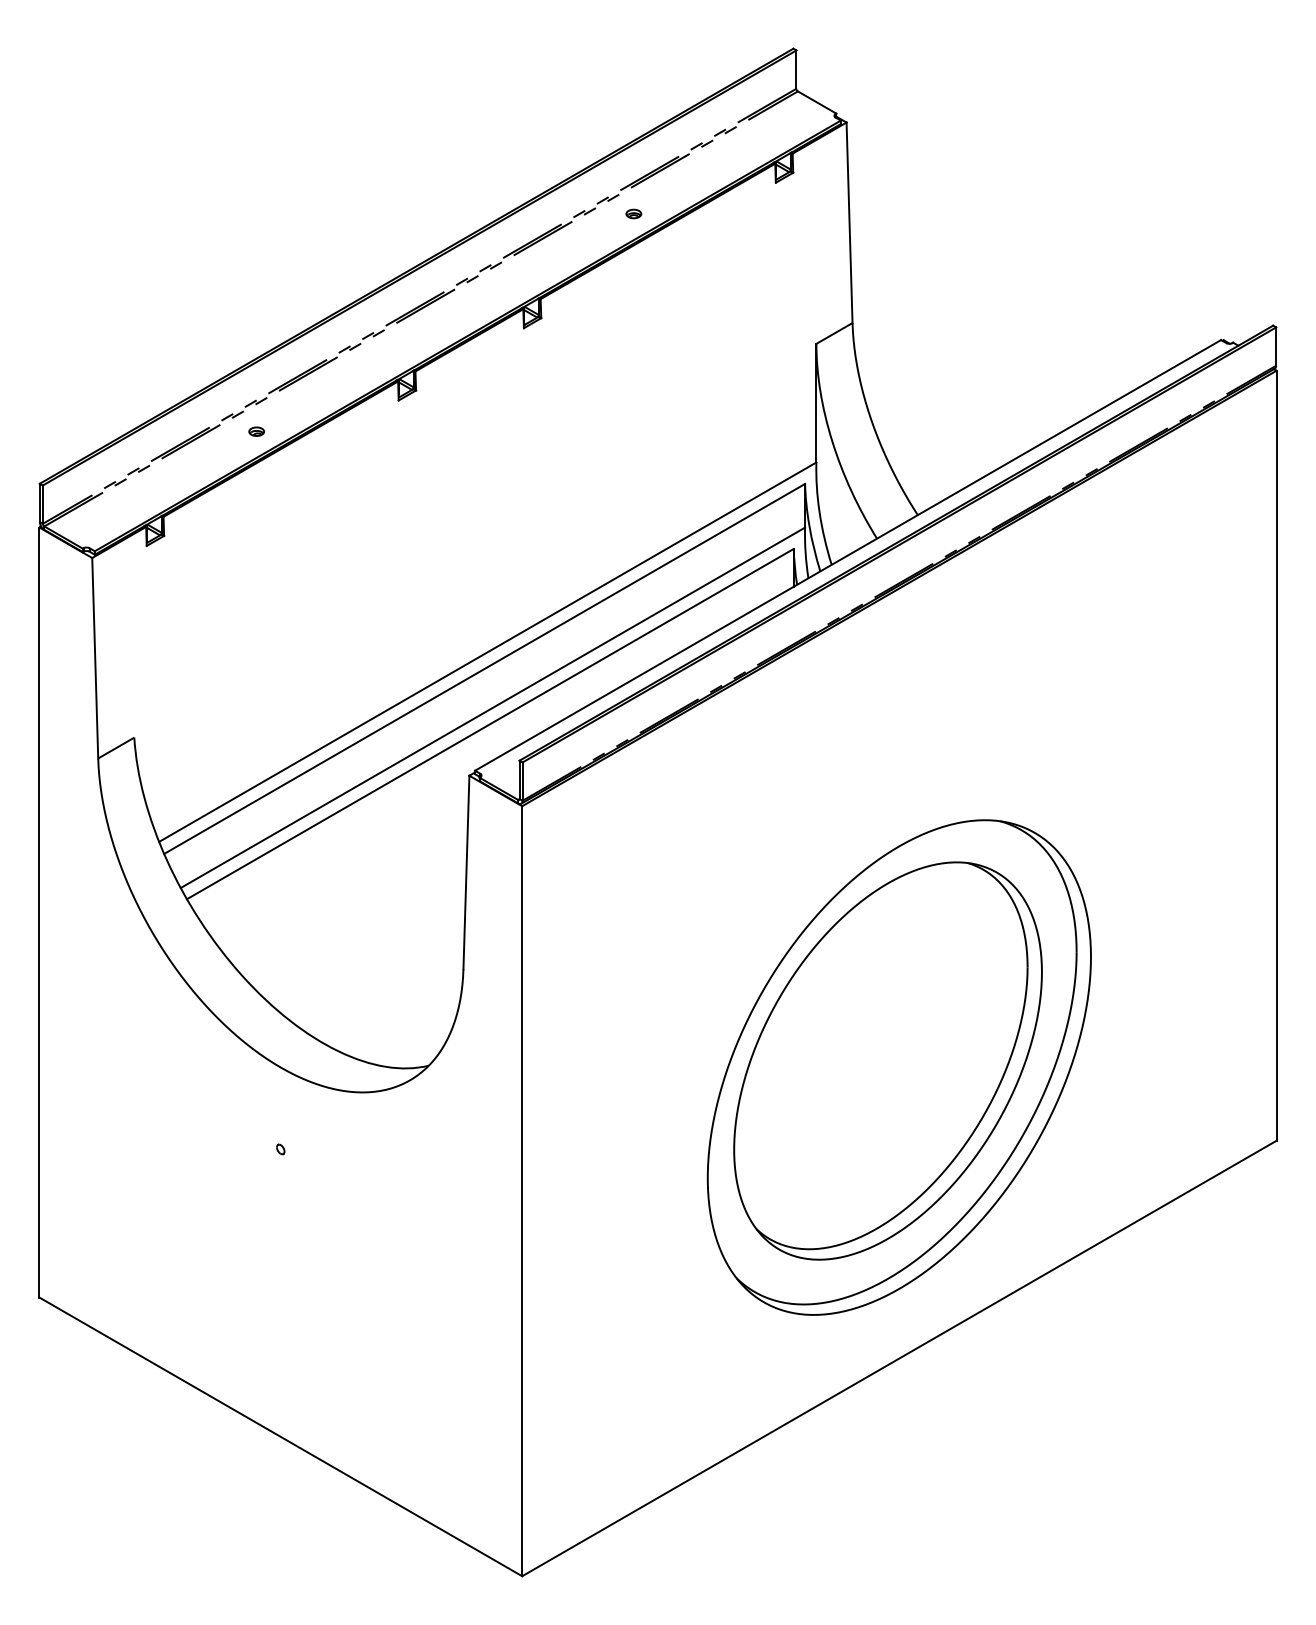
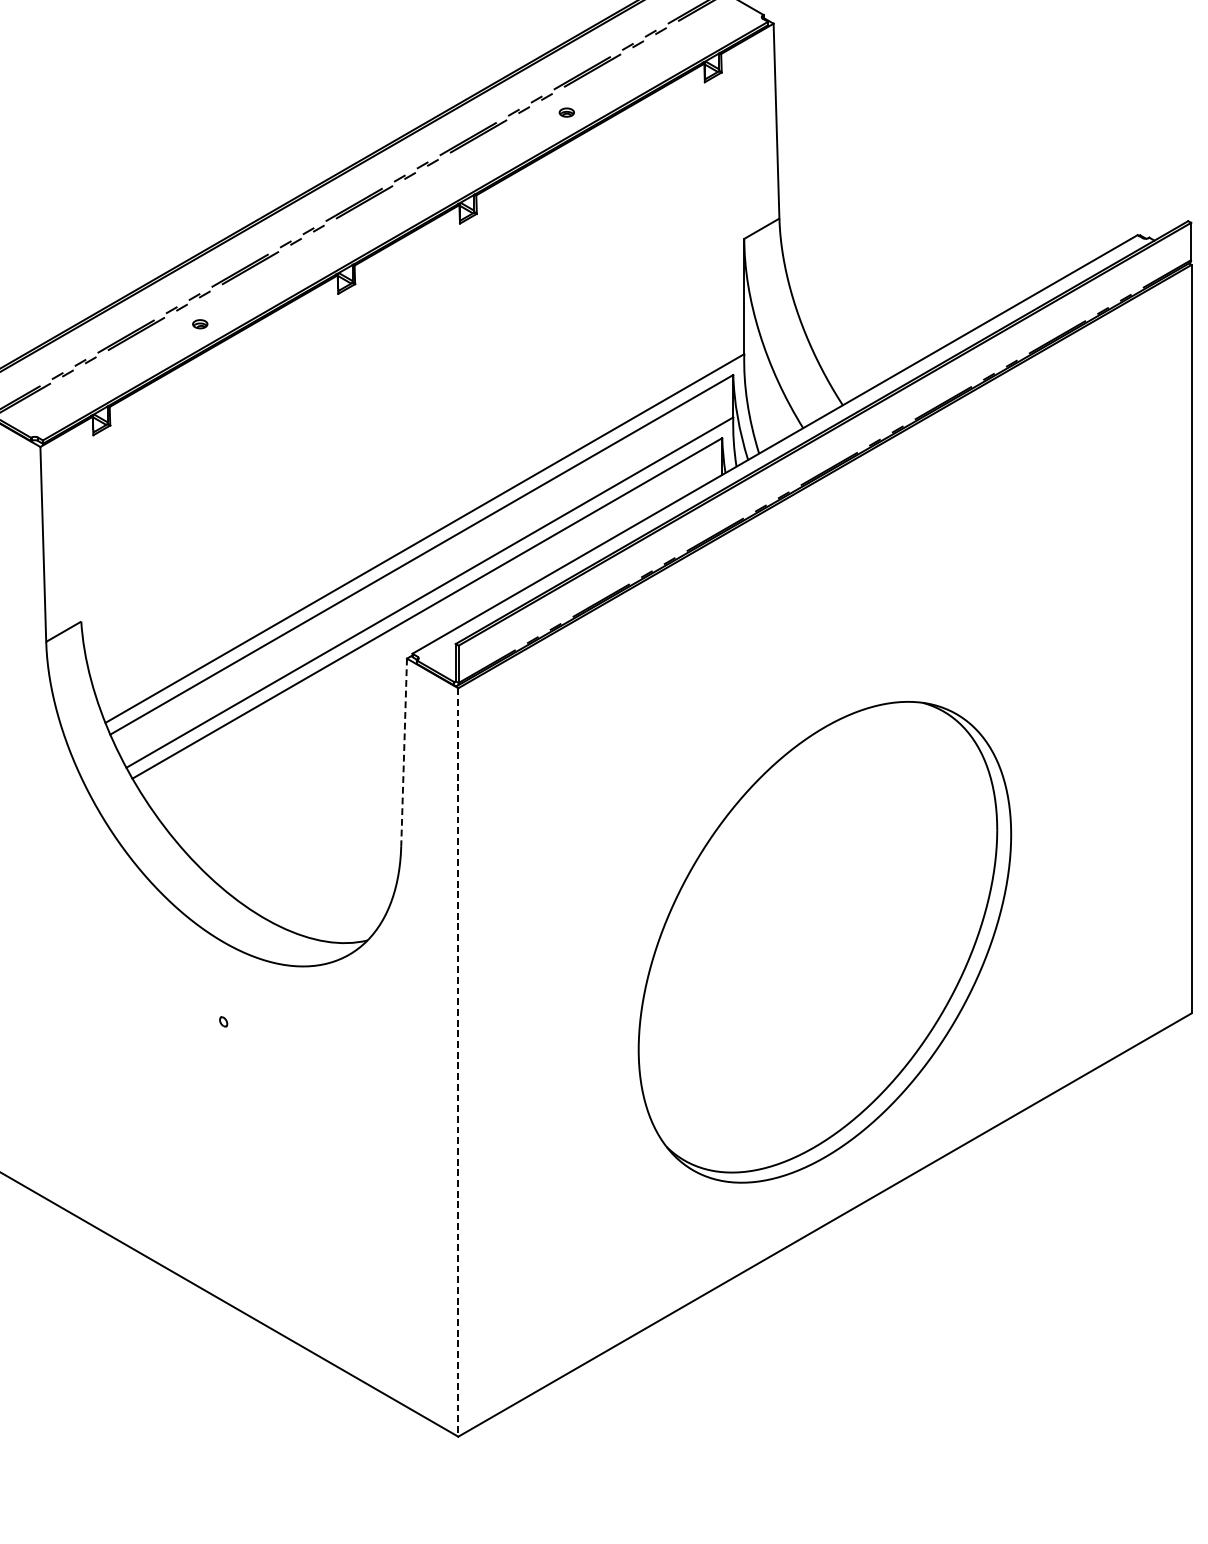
line: (466, 872) -> (404, 752), solid -> dashed
part: (887, 1060) -> (813, 935), removed
line: (522, 1191) -> (458, 1062), solid -> dashed

